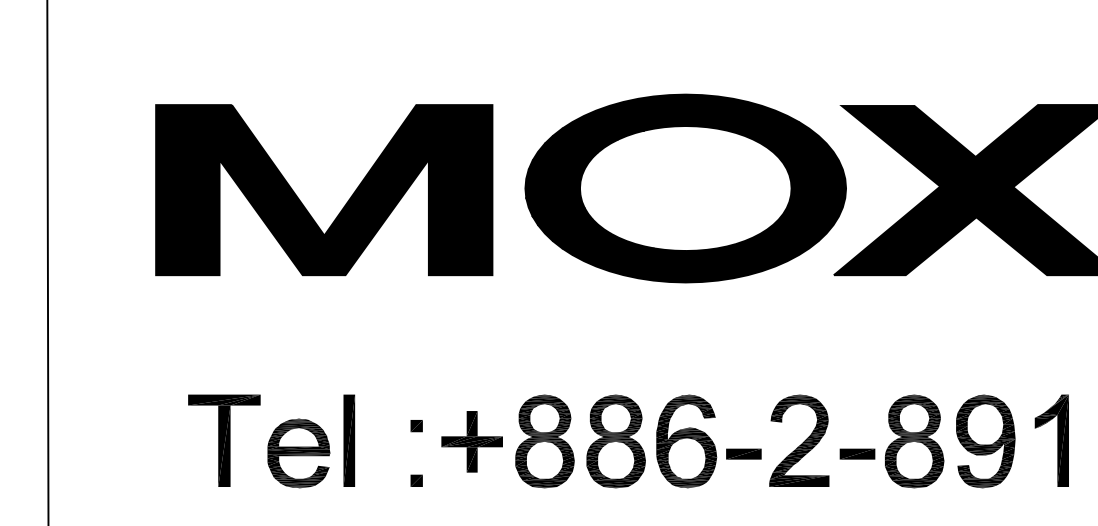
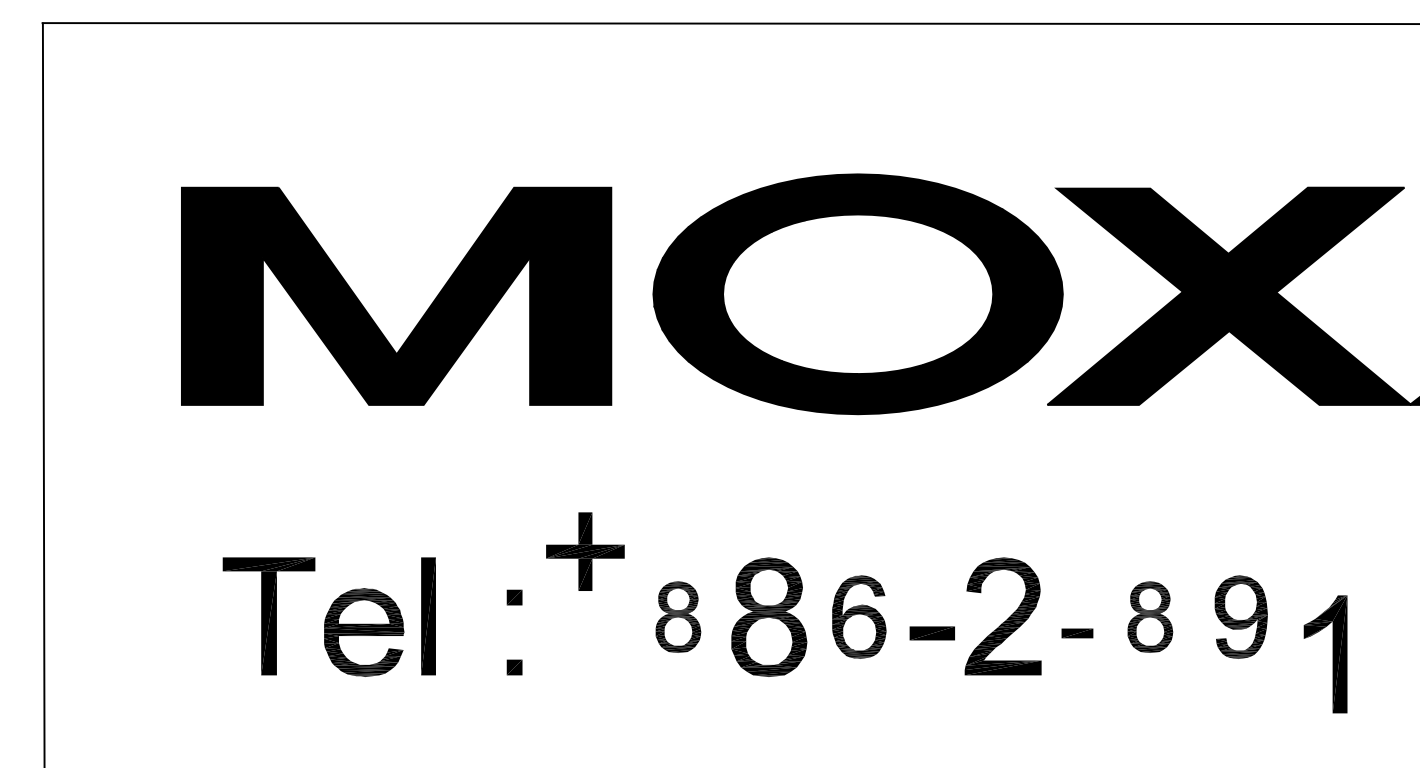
part: (545, 440) -> (678, 616), size x0.6
part: (686, 440) -> (859, 616), size x0.7
part: (914, 440) -> (1150, 616), size x0.6
part: (986, 440) -> (1241, 616), size x0.7
part: (1057, 440) -> (1332, 654), moved
part: (472, 441) -> (585, 551), moved
part: (857, 454) -> (1077, 633), size x0.7

